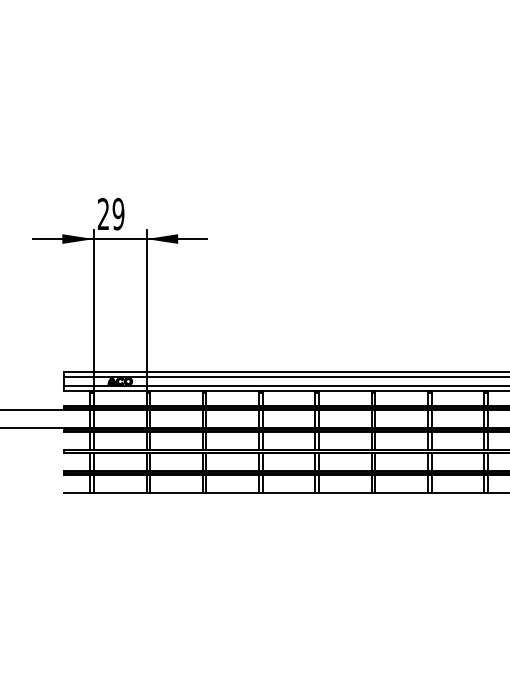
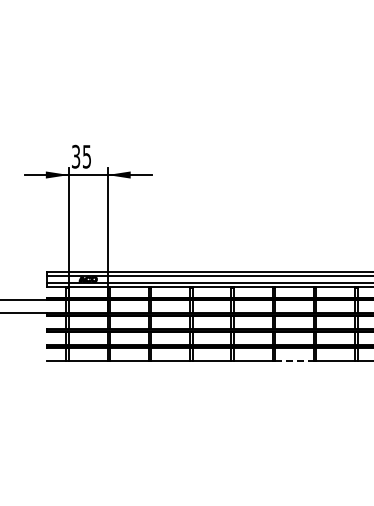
text: (111, 213) -> (81, 156), 29 -> 35
line: (401, 492) -> (294, 360), solid -> dashed

